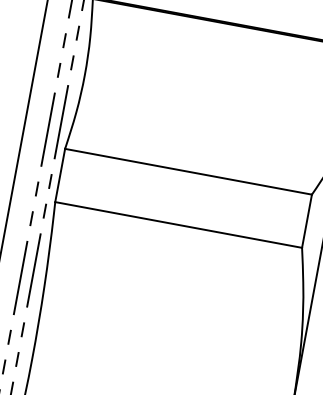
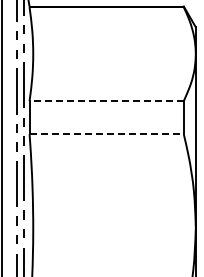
line: (188, 172) -> (106, 101), solid -> dashed
line: (179, 225) -> (107, 134), solid -> dashed

